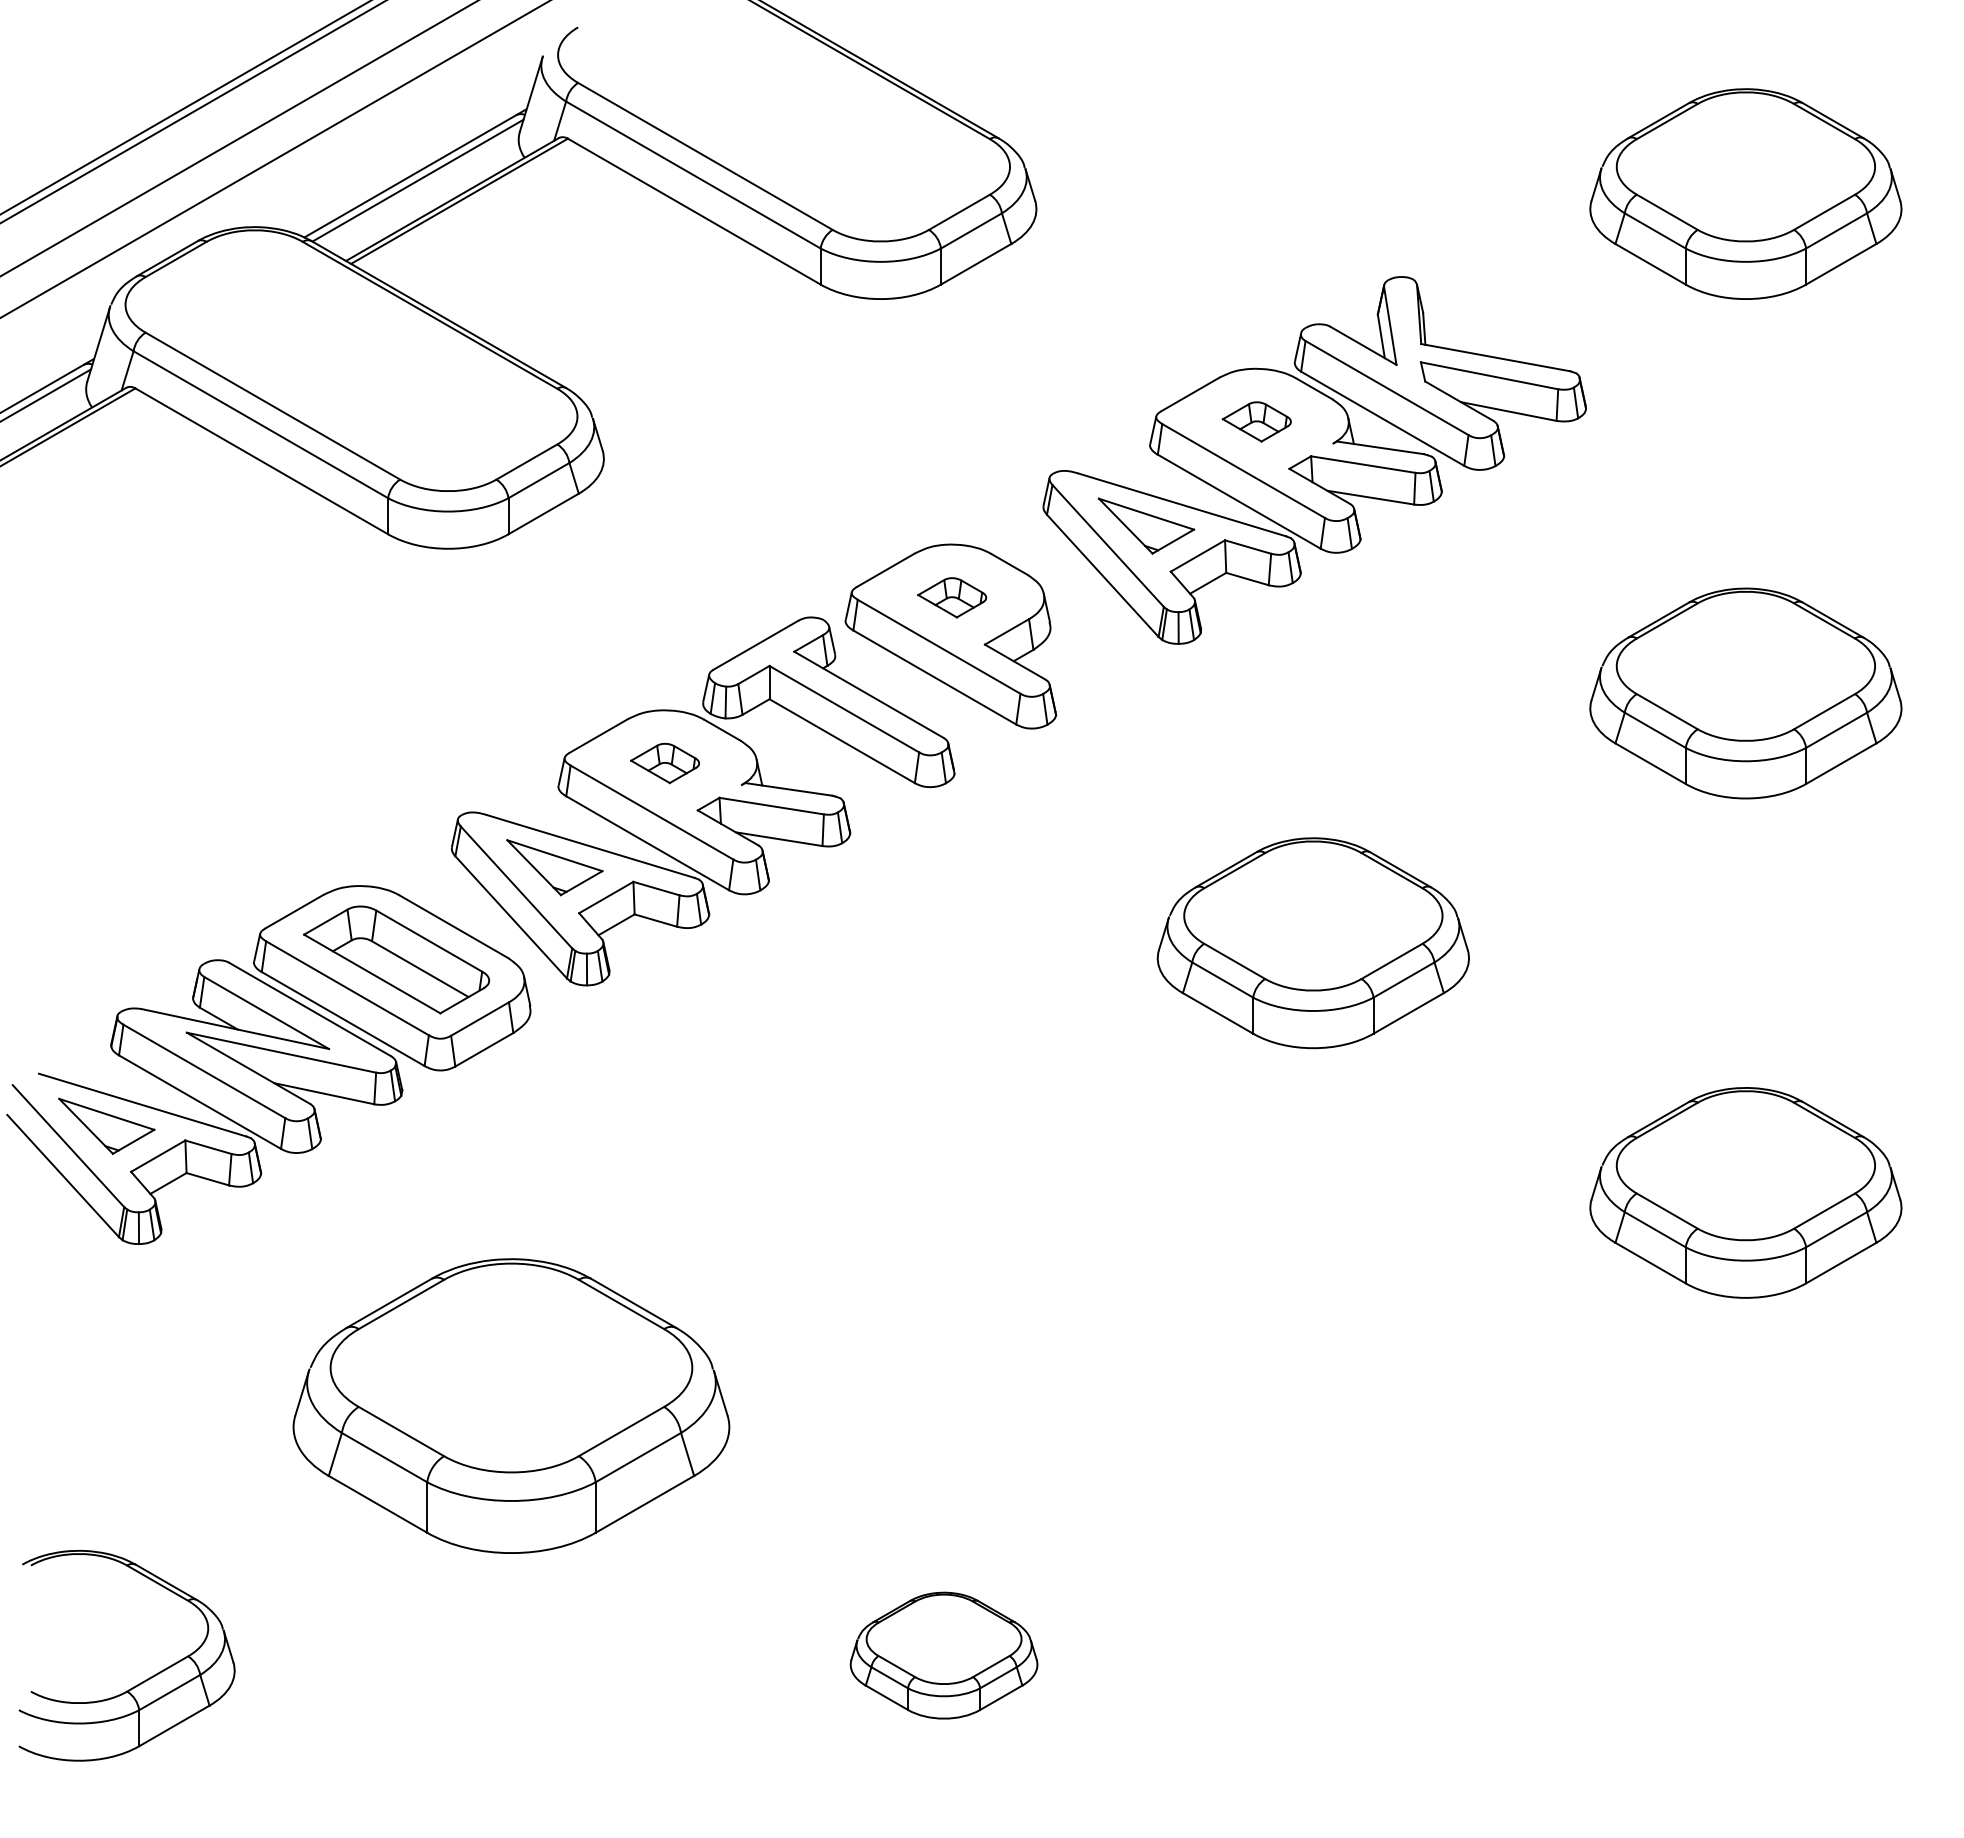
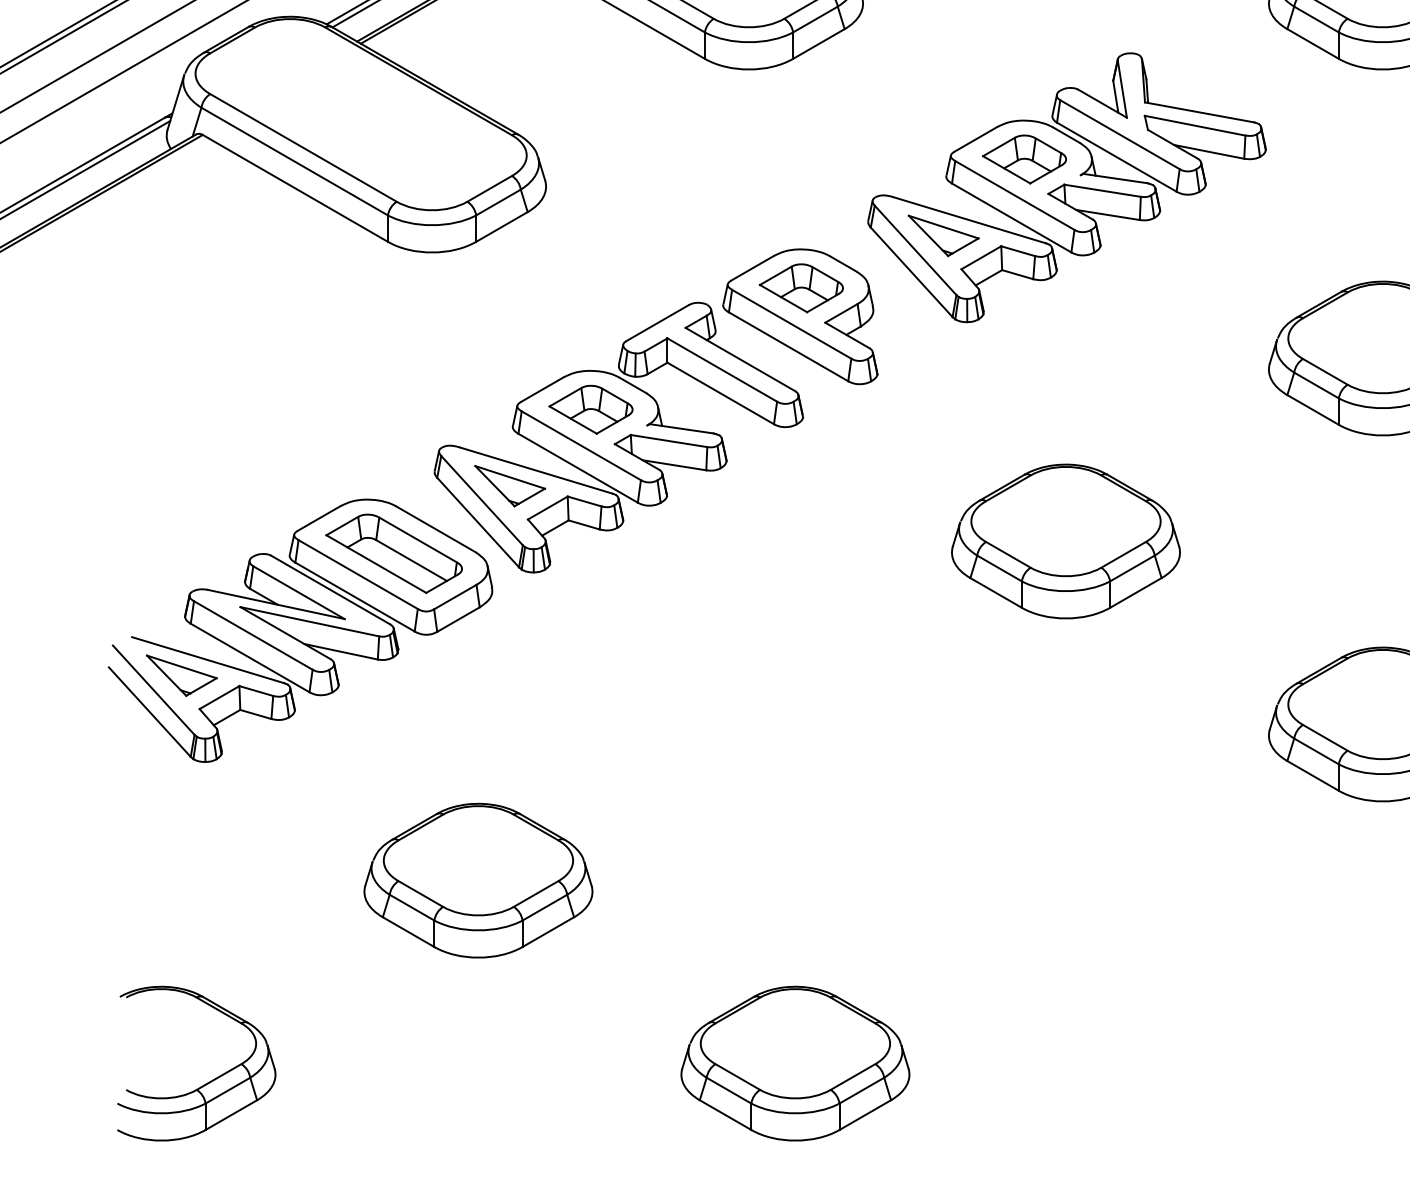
part: (1256, 421) -> (1024, 159), size x1.67
part: (951, 597) -> (800, 288), size x1.67
part: (664, 763) -> (590, 409), size x1.67
part: (511, 1405) -> (478, 880), size x0.71
part: (943, 1655) -> (794, 1063), size x1.67

